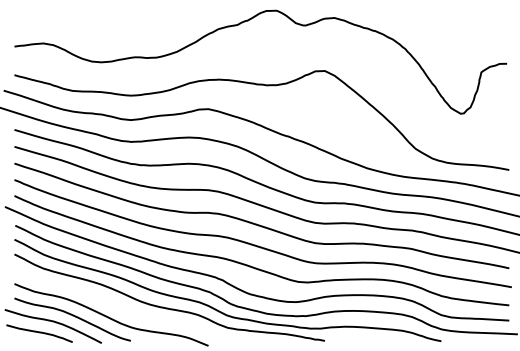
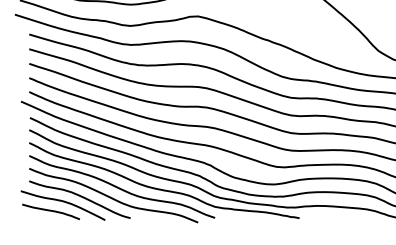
curve: (120, 306) -> (121, 188), added

